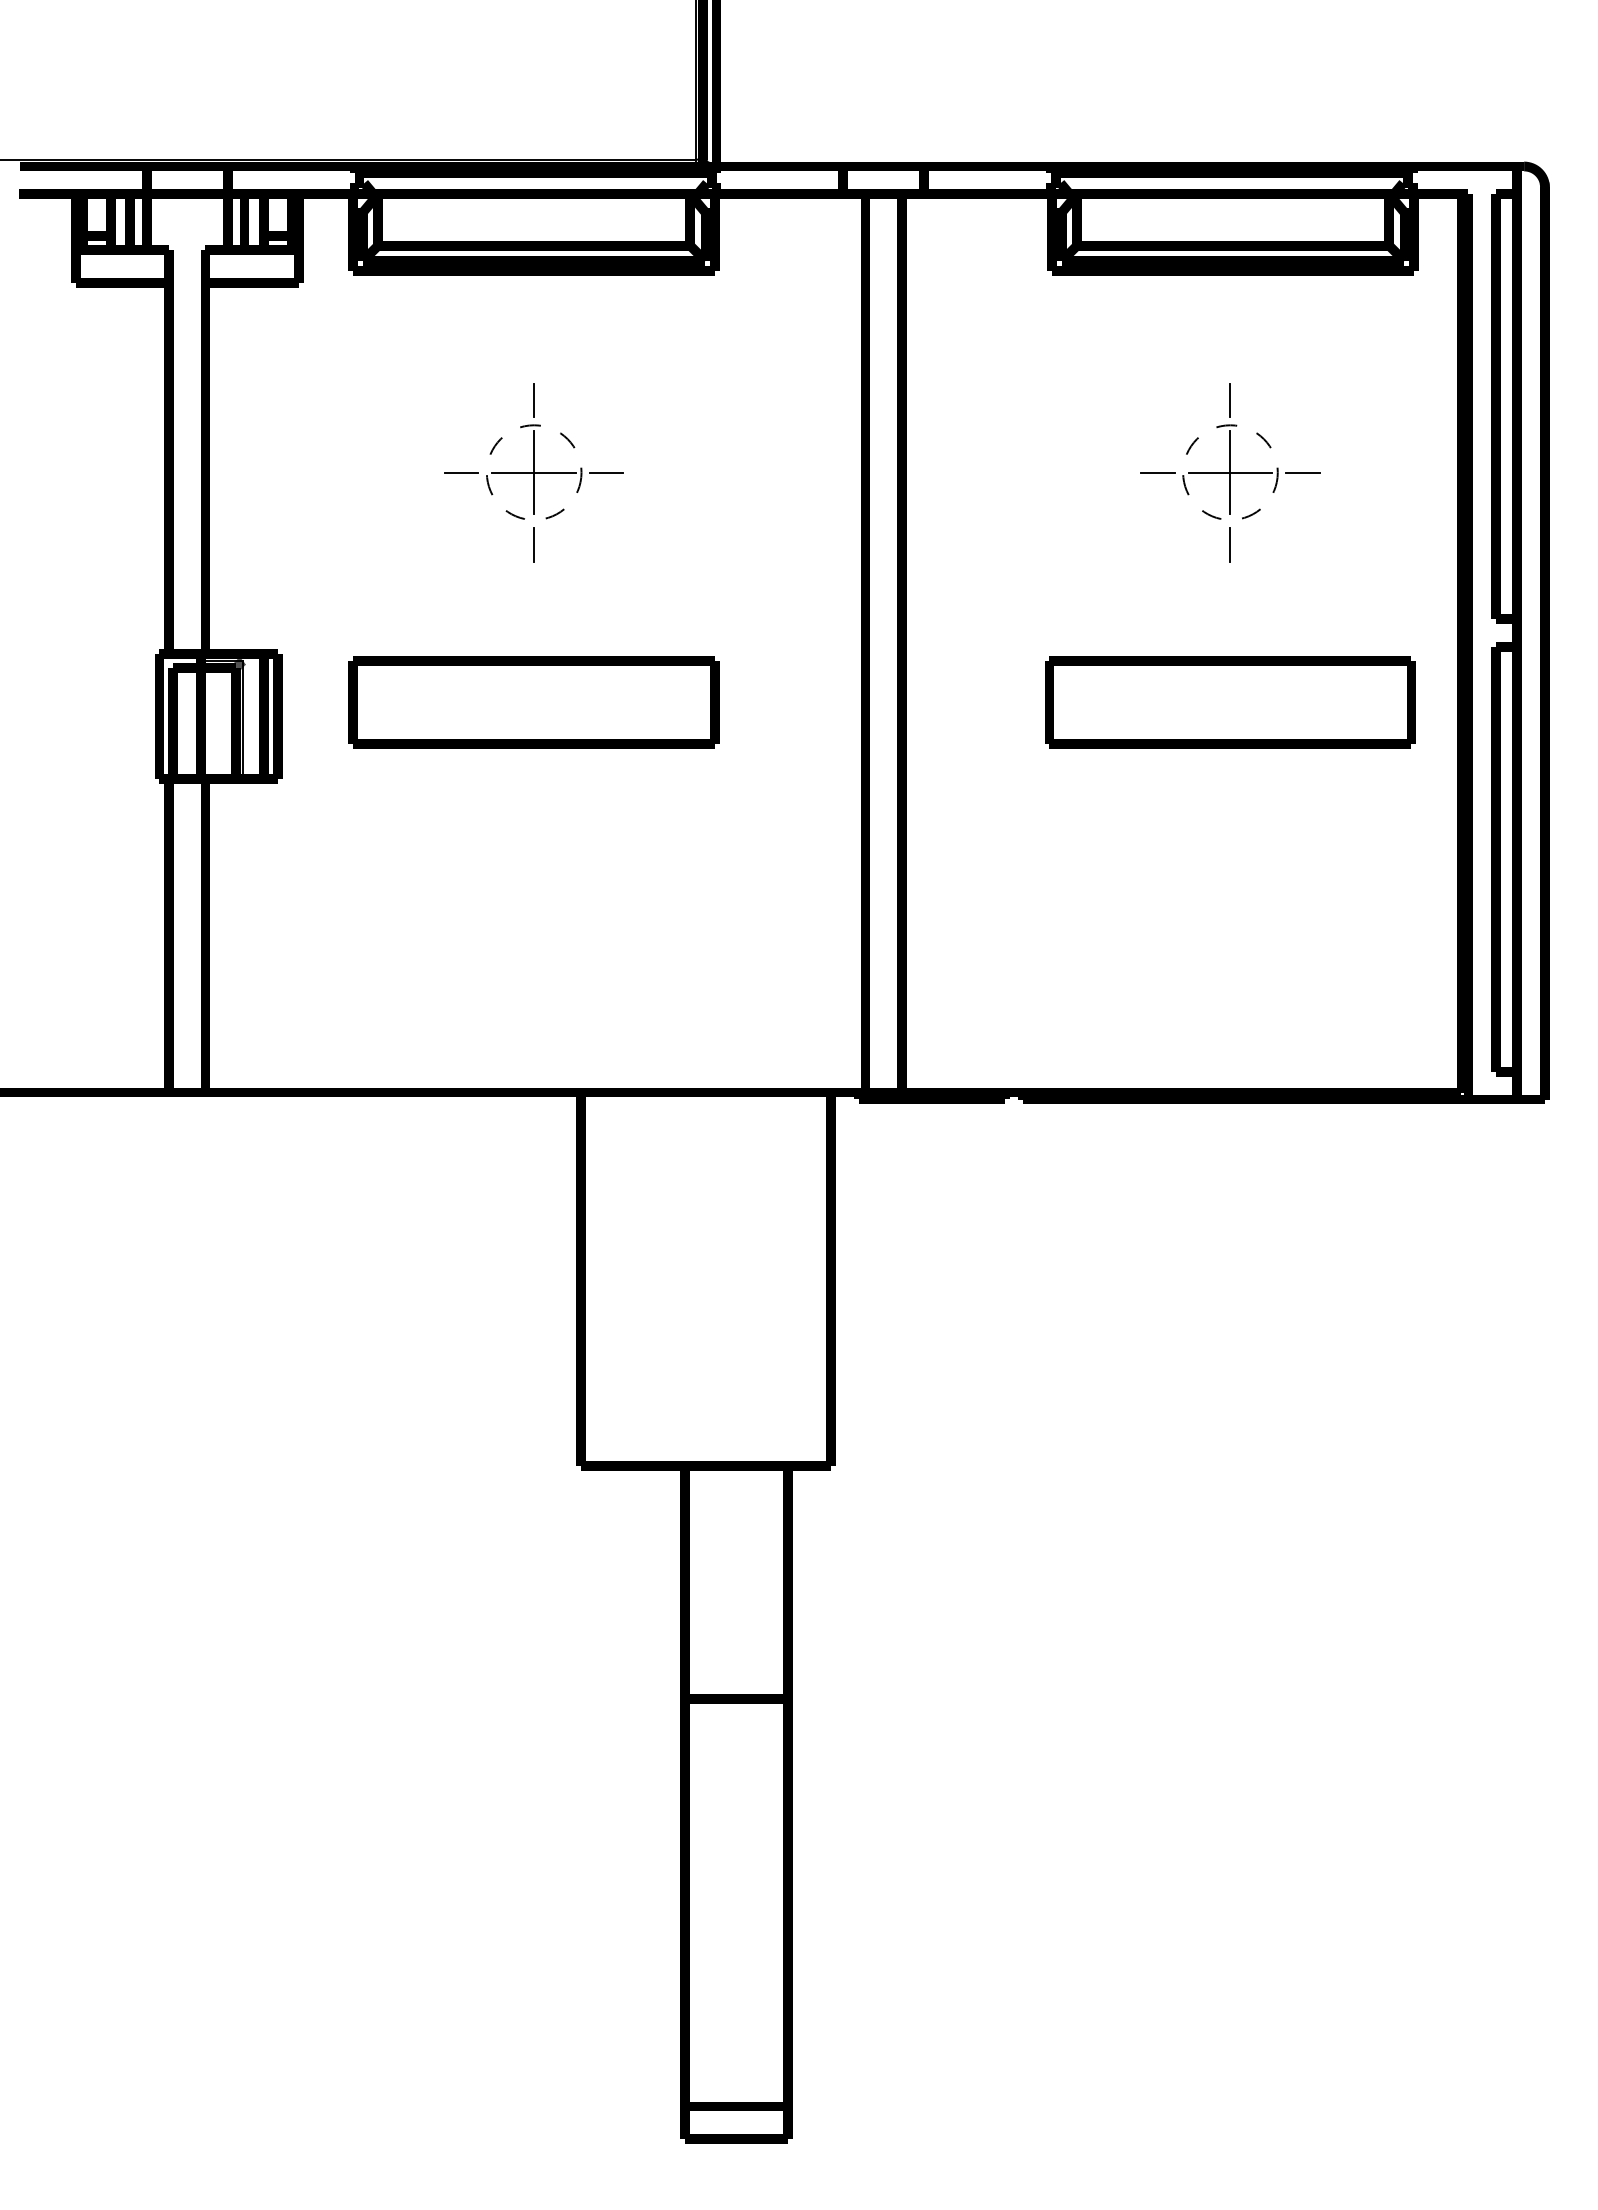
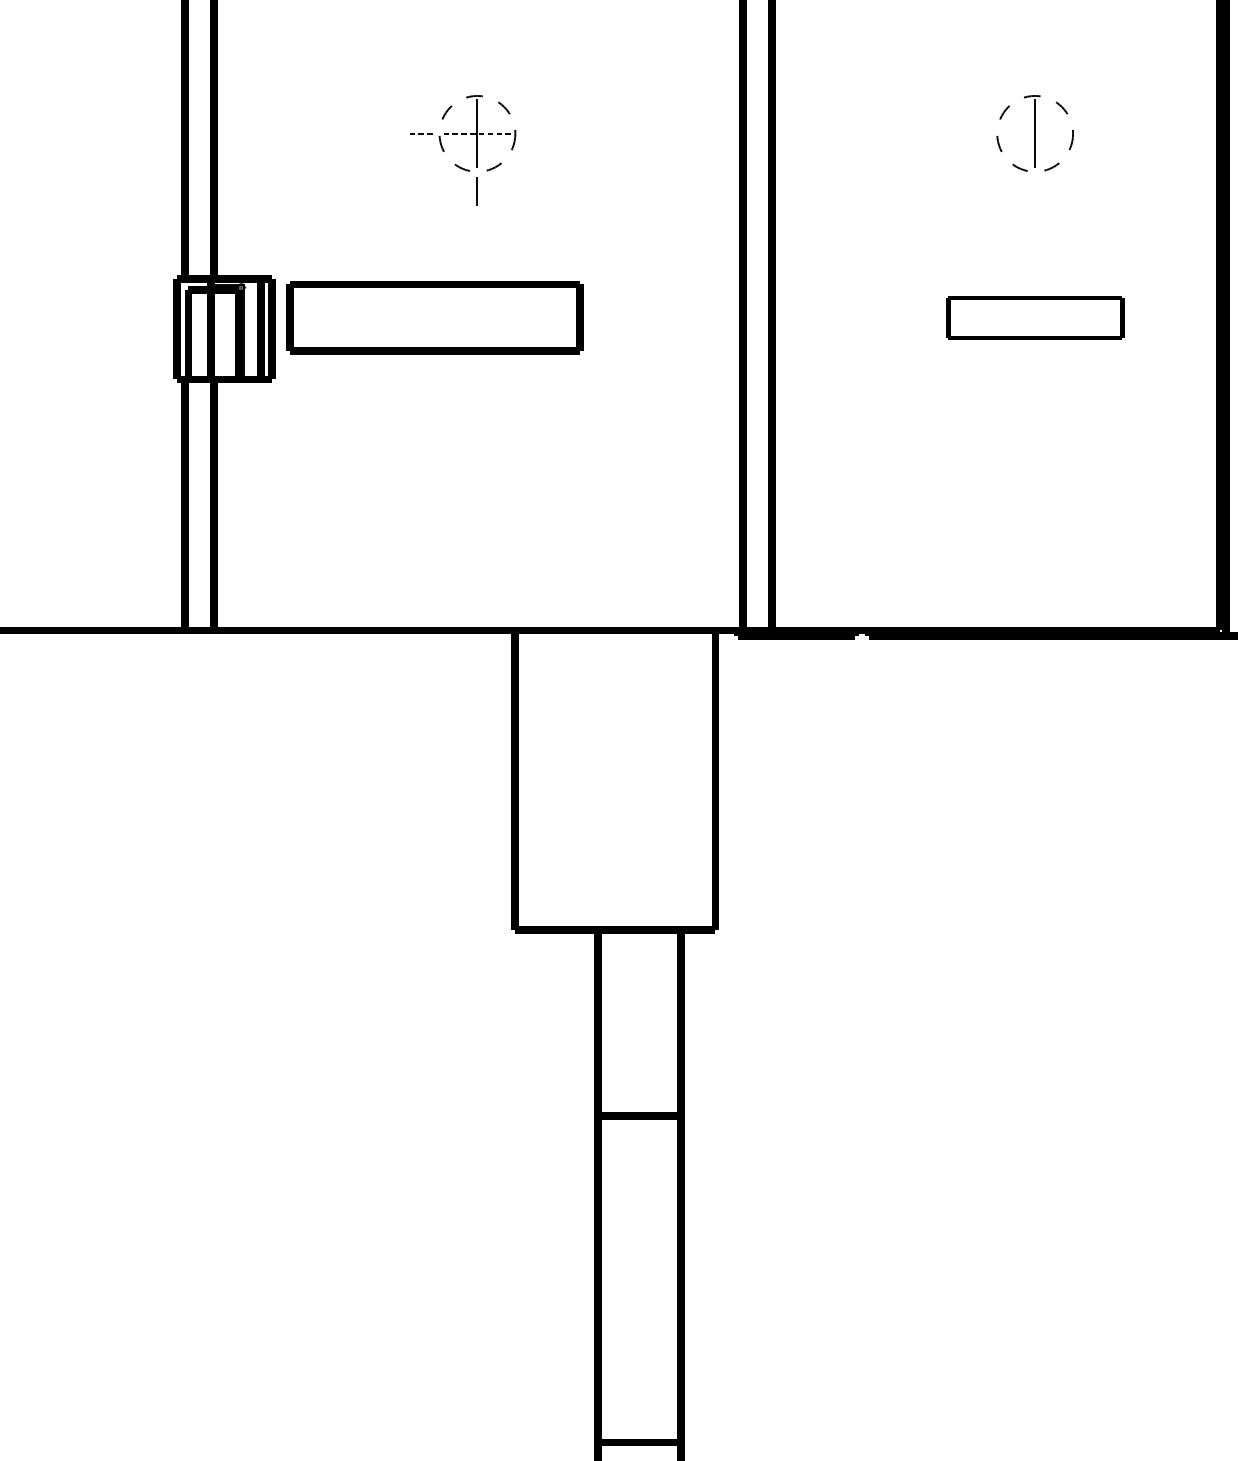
line: (534, 399) -> (477, 75), removed
line: (1230, 399) -> (1035, 75), removed
line: (461, 472) -> (419, 133), solid -> dashed
line: (534, 472) -> (477, 133), solid -> dashed
line: (606, 472) -> (535, 133), removed
line: (1157, 472) -> (976, 133), removed
line: (1230, 472) -> (1035, 133), removed
line: (1302, 472) -> (1092, 133), removed
line: (1229, 544) -> (1034, 191), removed
part: (533, 702) -> (434, 318), moved
part: (1230, 702) -> (1035, 318), size x0.6

